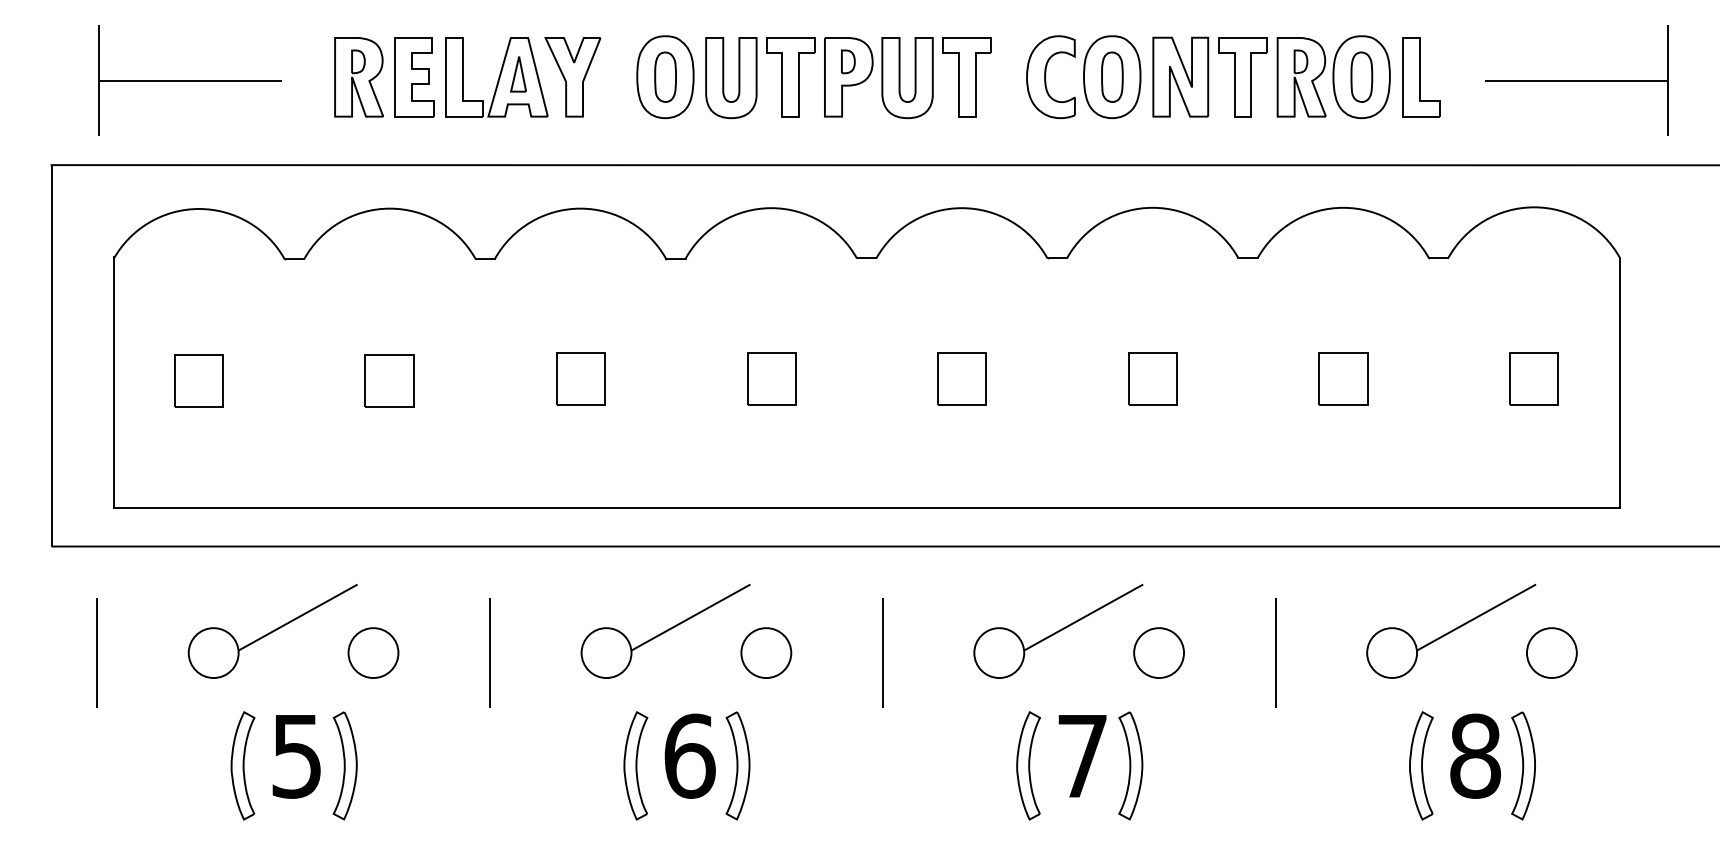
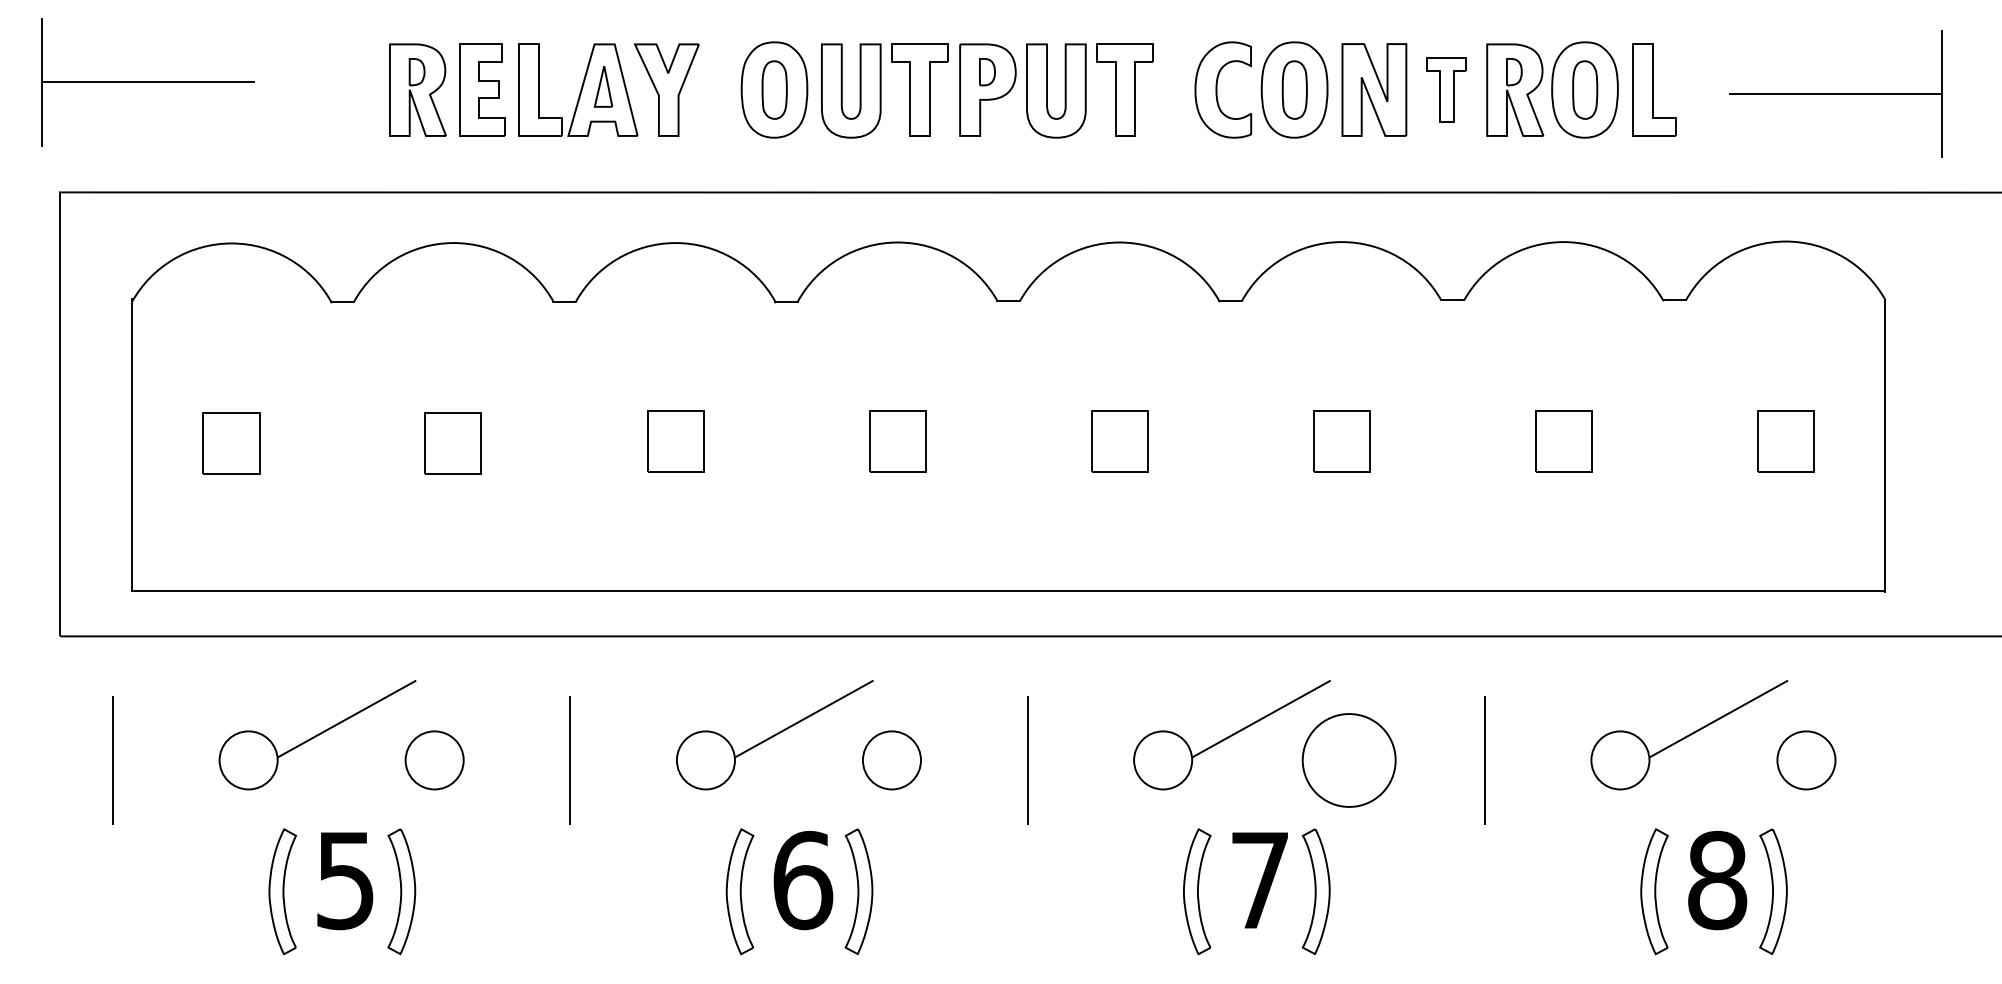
part: (1242, 77) -> (1446, 90), size x0.7
part: (189, 80) -> (147, 82), moved
part: (1158, 652) -> (1348, 759), size x1.6

